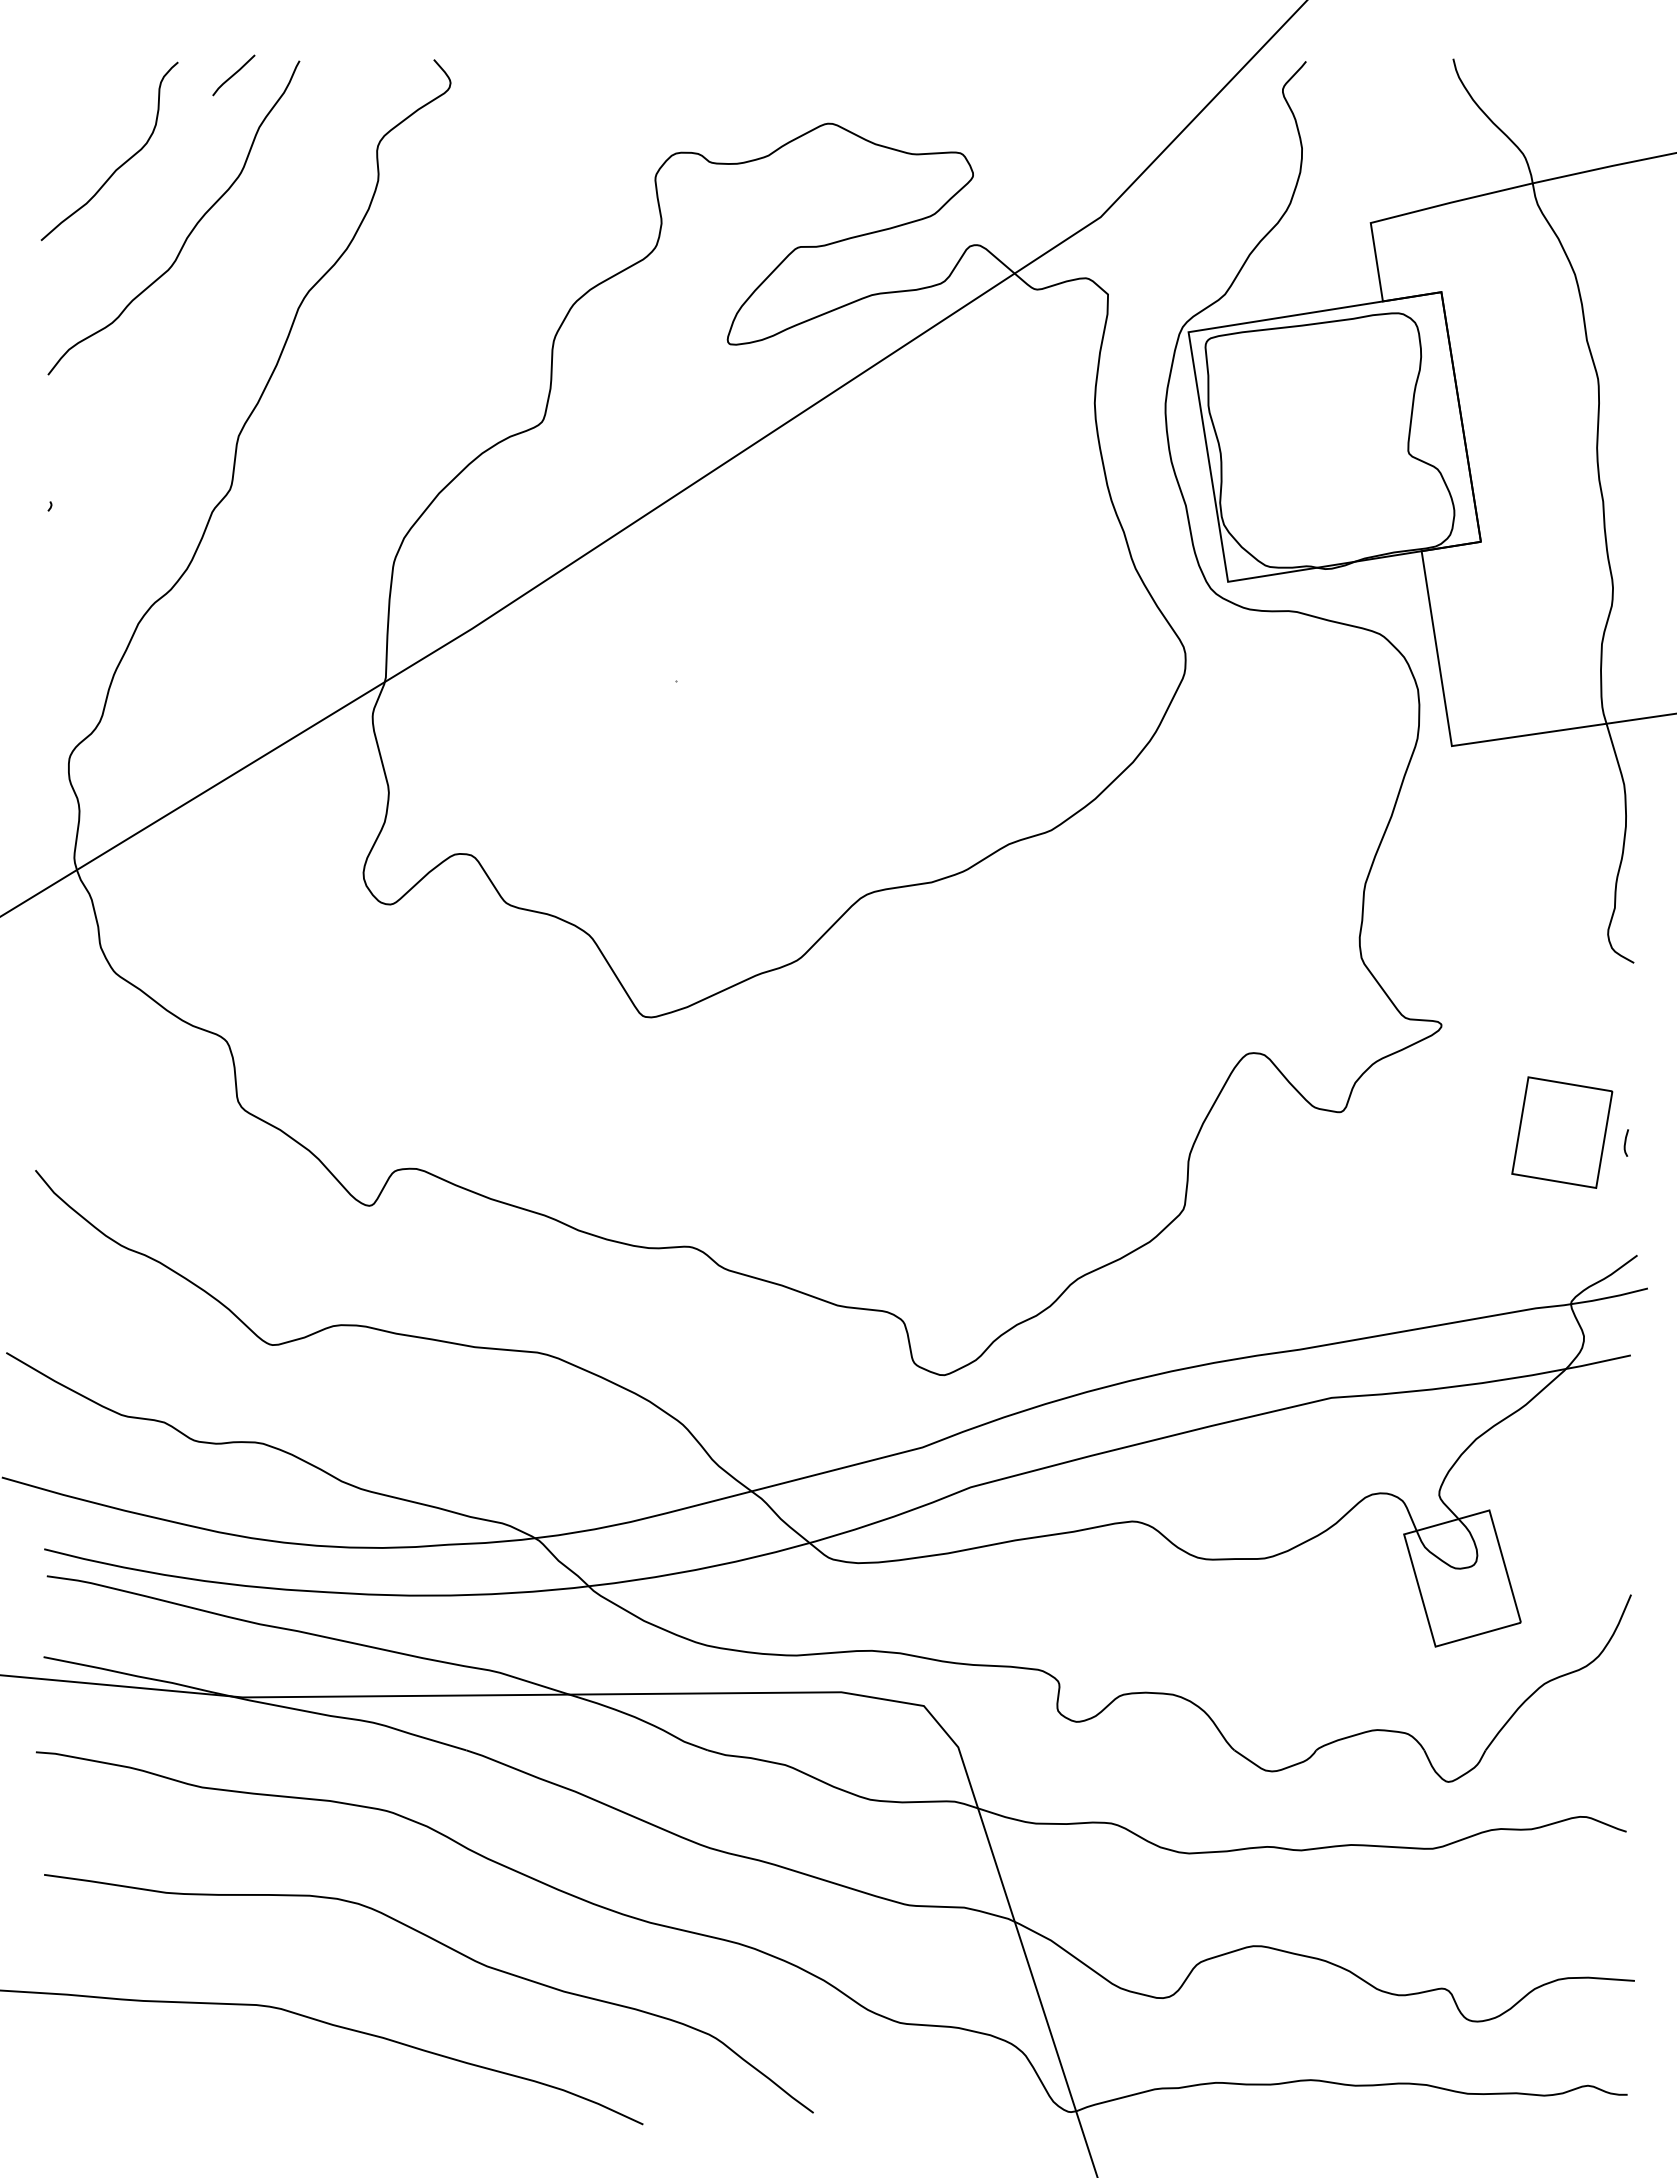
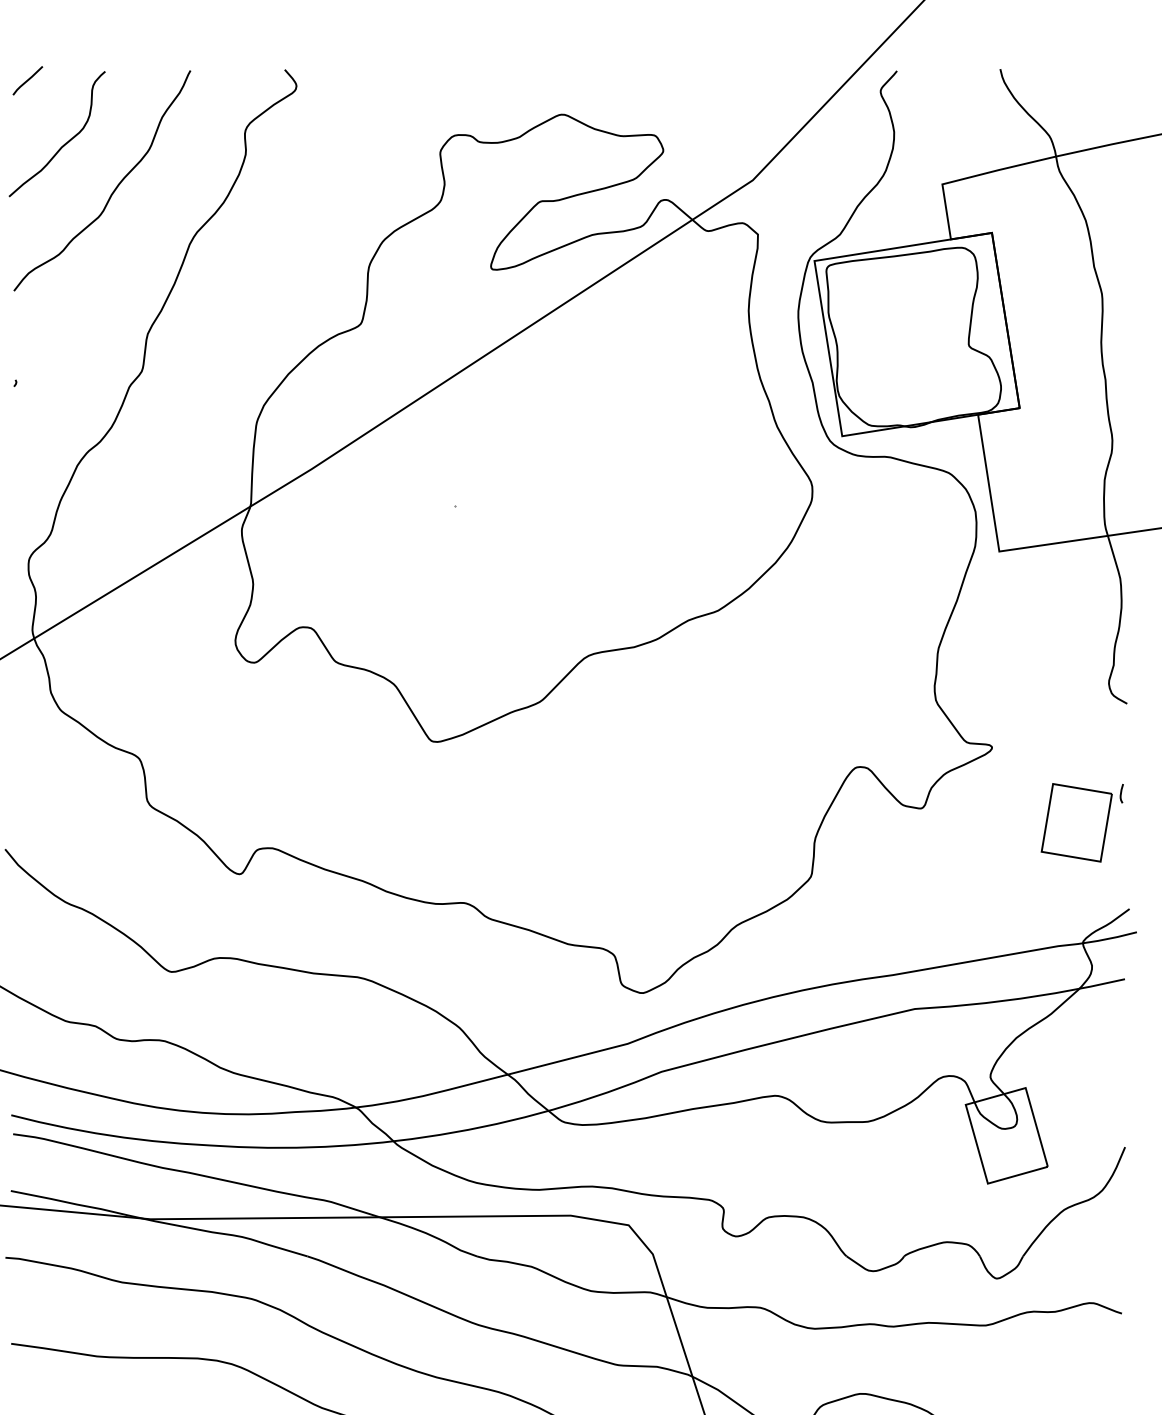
line: (233, 75) -> (27, 80), moved
curve: (1625, 1142) -> (1121, 793), moved

